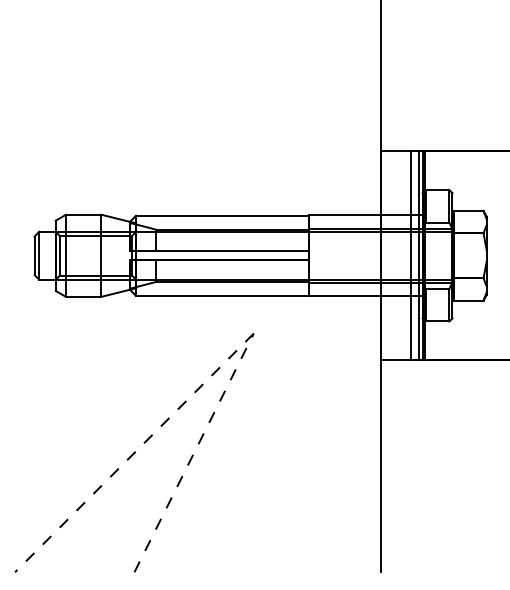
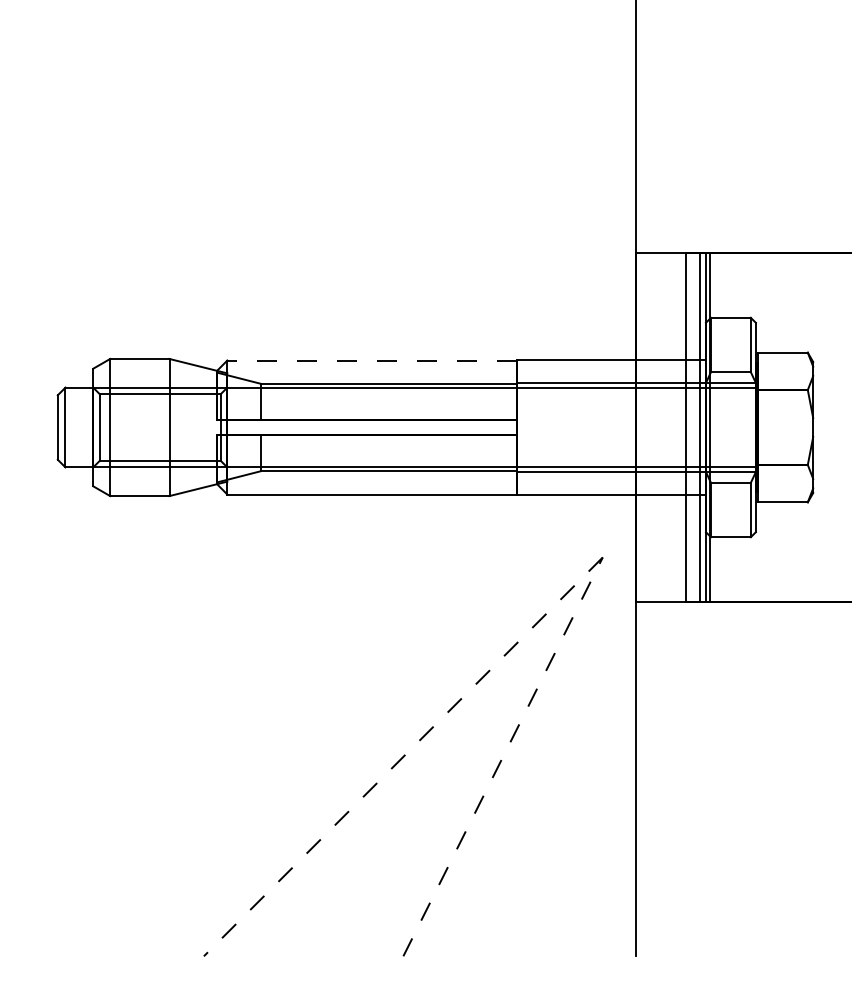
line: (222, 215) -> (371, 360), solid -> dashed
part: (134, 452) -> (403, 756), moved

